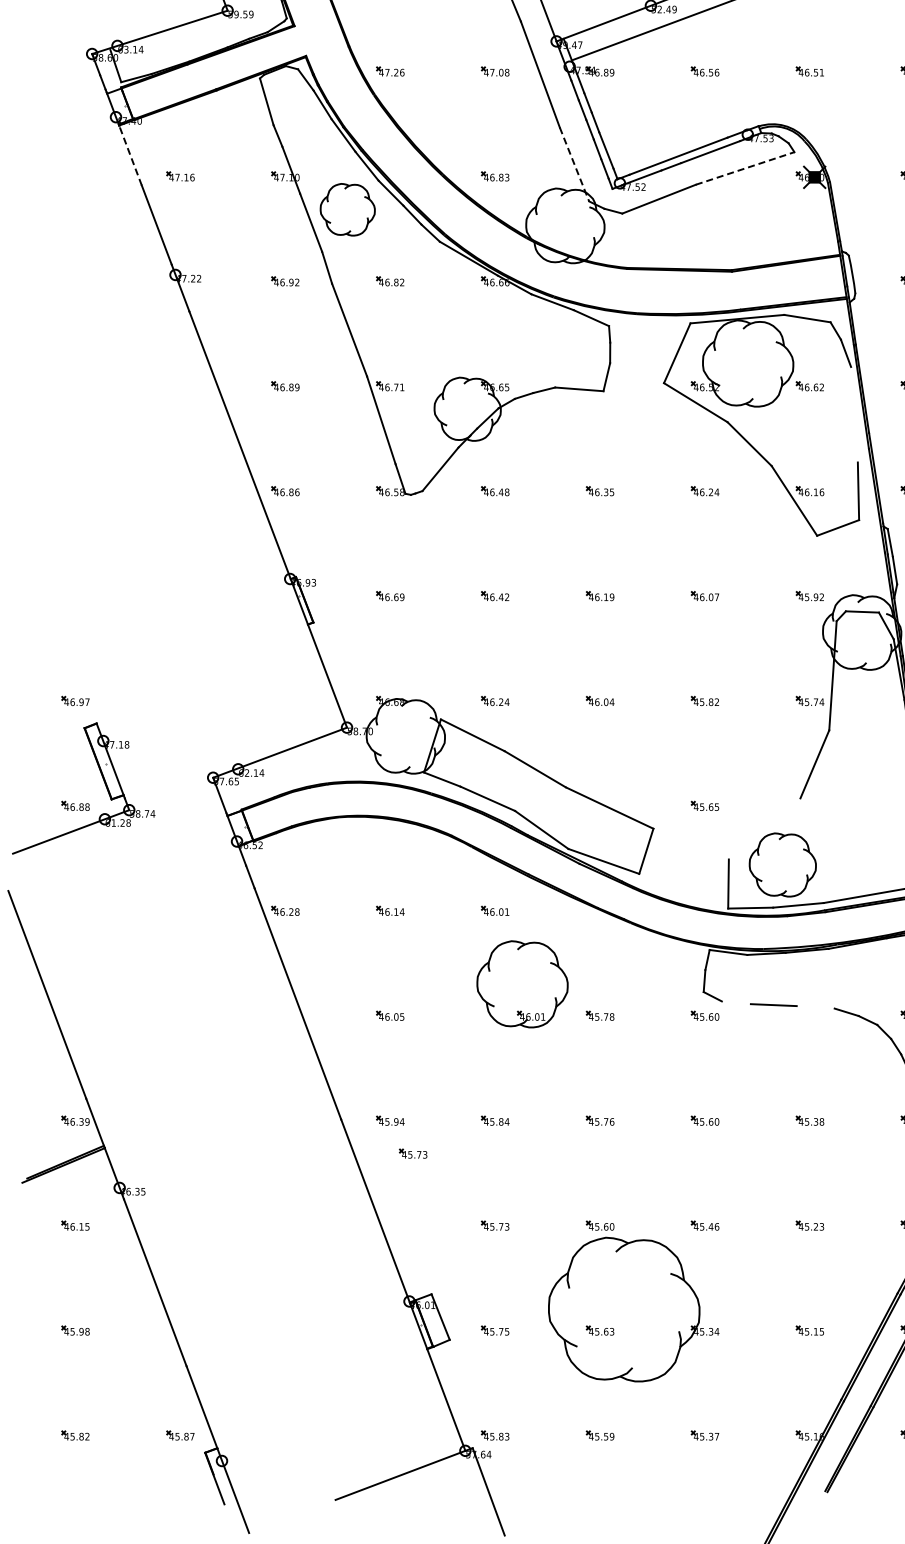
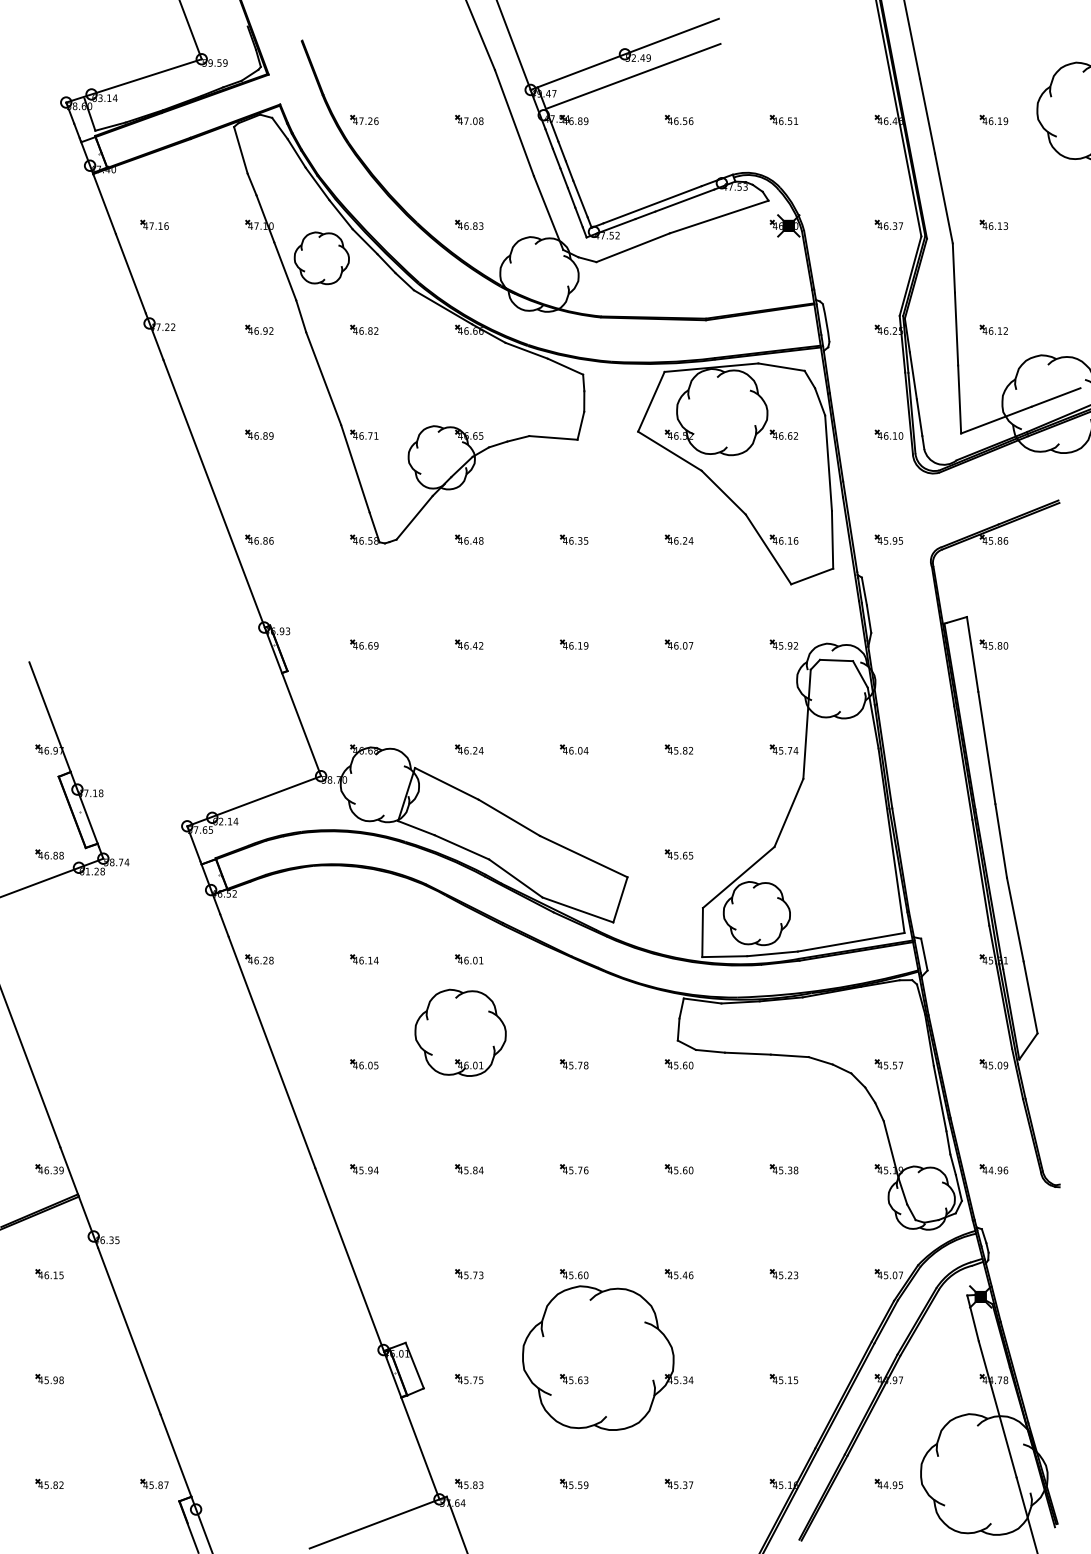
line: (130, 154) -> (104, 203), dashed -> solid
line: (574, 164) -> (548, 213), dashed -> solid
line: (745, 168) -> (719, 217), dashed -> solid
line: (854, 414) -> (828, 463), added
line: (75, 667) -> (49, 716), added
line: (764, 828) -> (738, 877), added
part: (522, 983) -> (460, 1032), moved
line: (735, 1001) -> (709, 1050), added
line: (815, 1006) -> (789, 1055), added
part: (413, 1153) -> (387, 1202), removed

